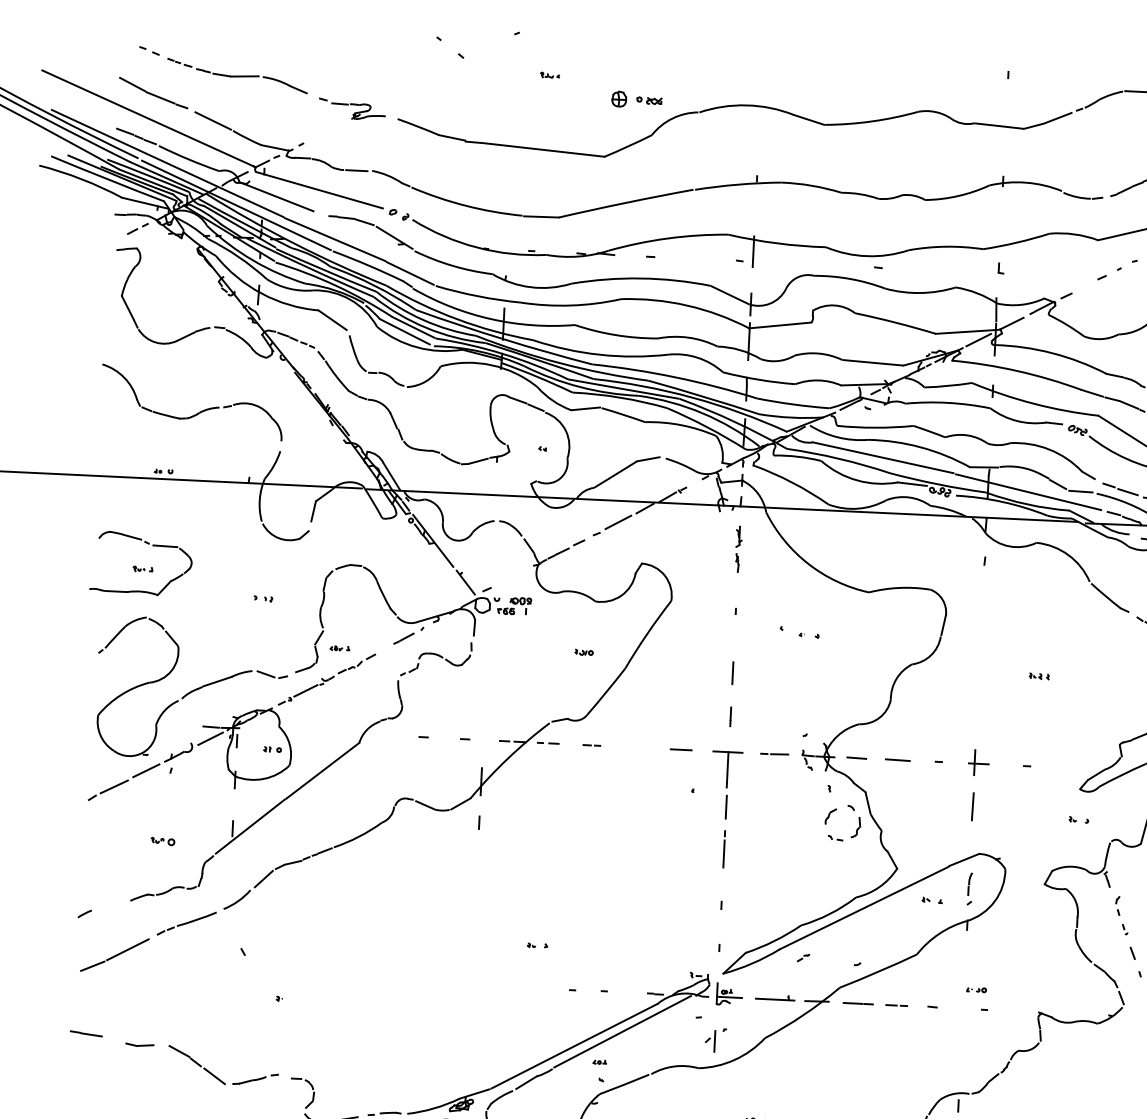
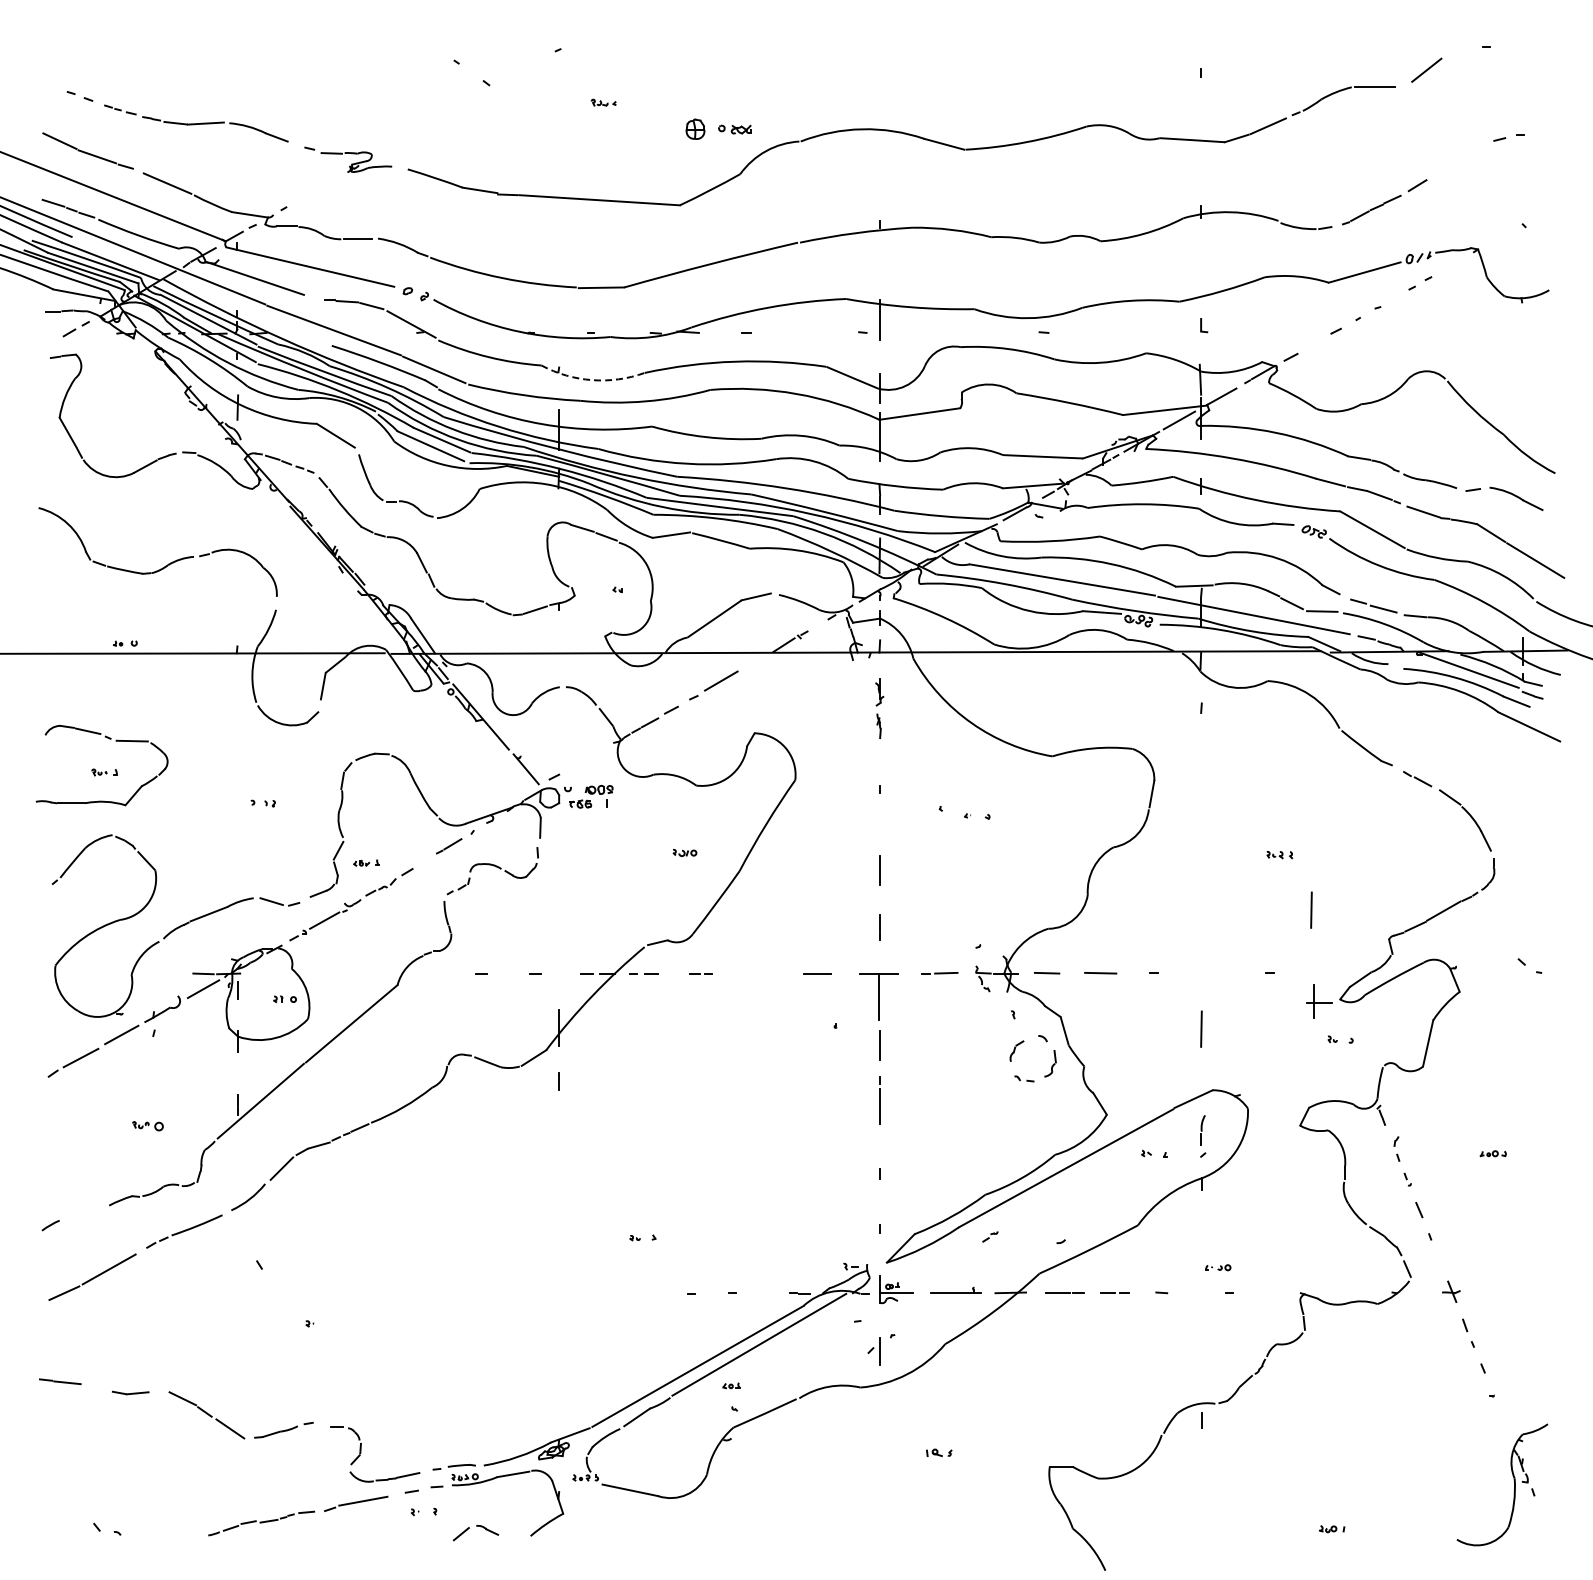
line: (236, 204) -> (203, 291), removed
arc: (531, 287) -> (592, 380), solid -> dashed
line: (645, 508) -> (755, 661), removed
line: (1061, 719) -> (1311, 909), added
part: (978, 762) -> (1319, 1001), moved

